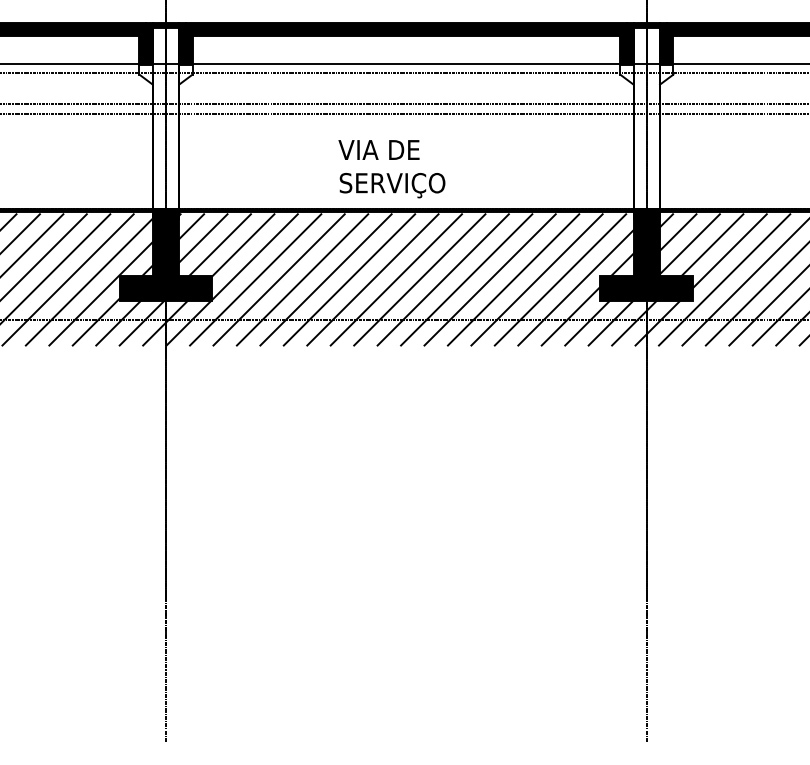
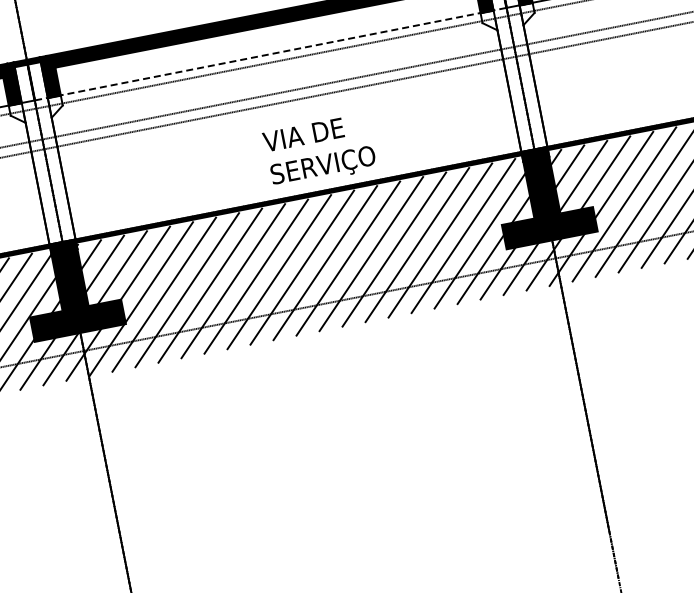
line: (406, 64) -> (270, 54), solid -> dashed
text: (391, 169) -> (319, 151), moved

